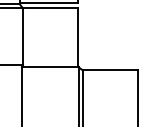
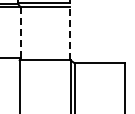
line: (22, 37) -> (20, 33), solid -> dashed
line: (77, 37) -> (69, 33), solid -> dashed

